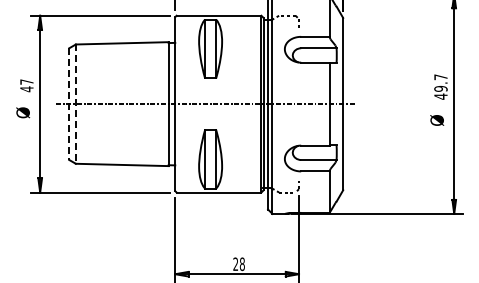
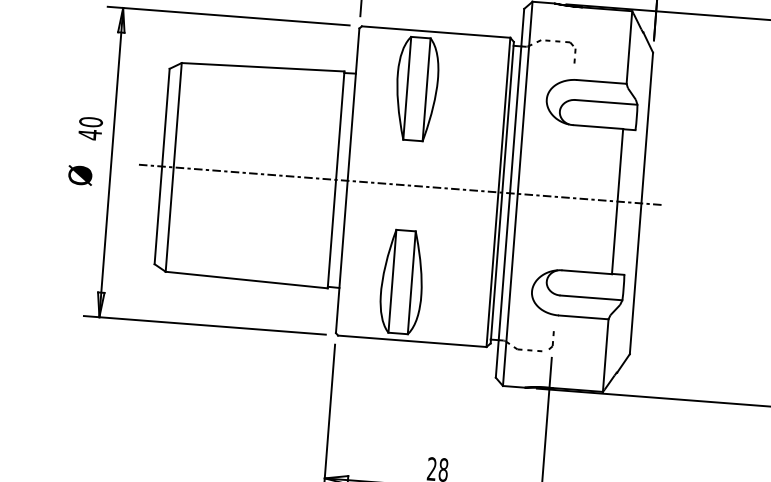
text: (26, 81) -> (90, 121), 47 -> 40
line: (69, 104) -> (162, 167), dashed -> solid
line: (75, 104) -> (173, 167), dashed -> solid

